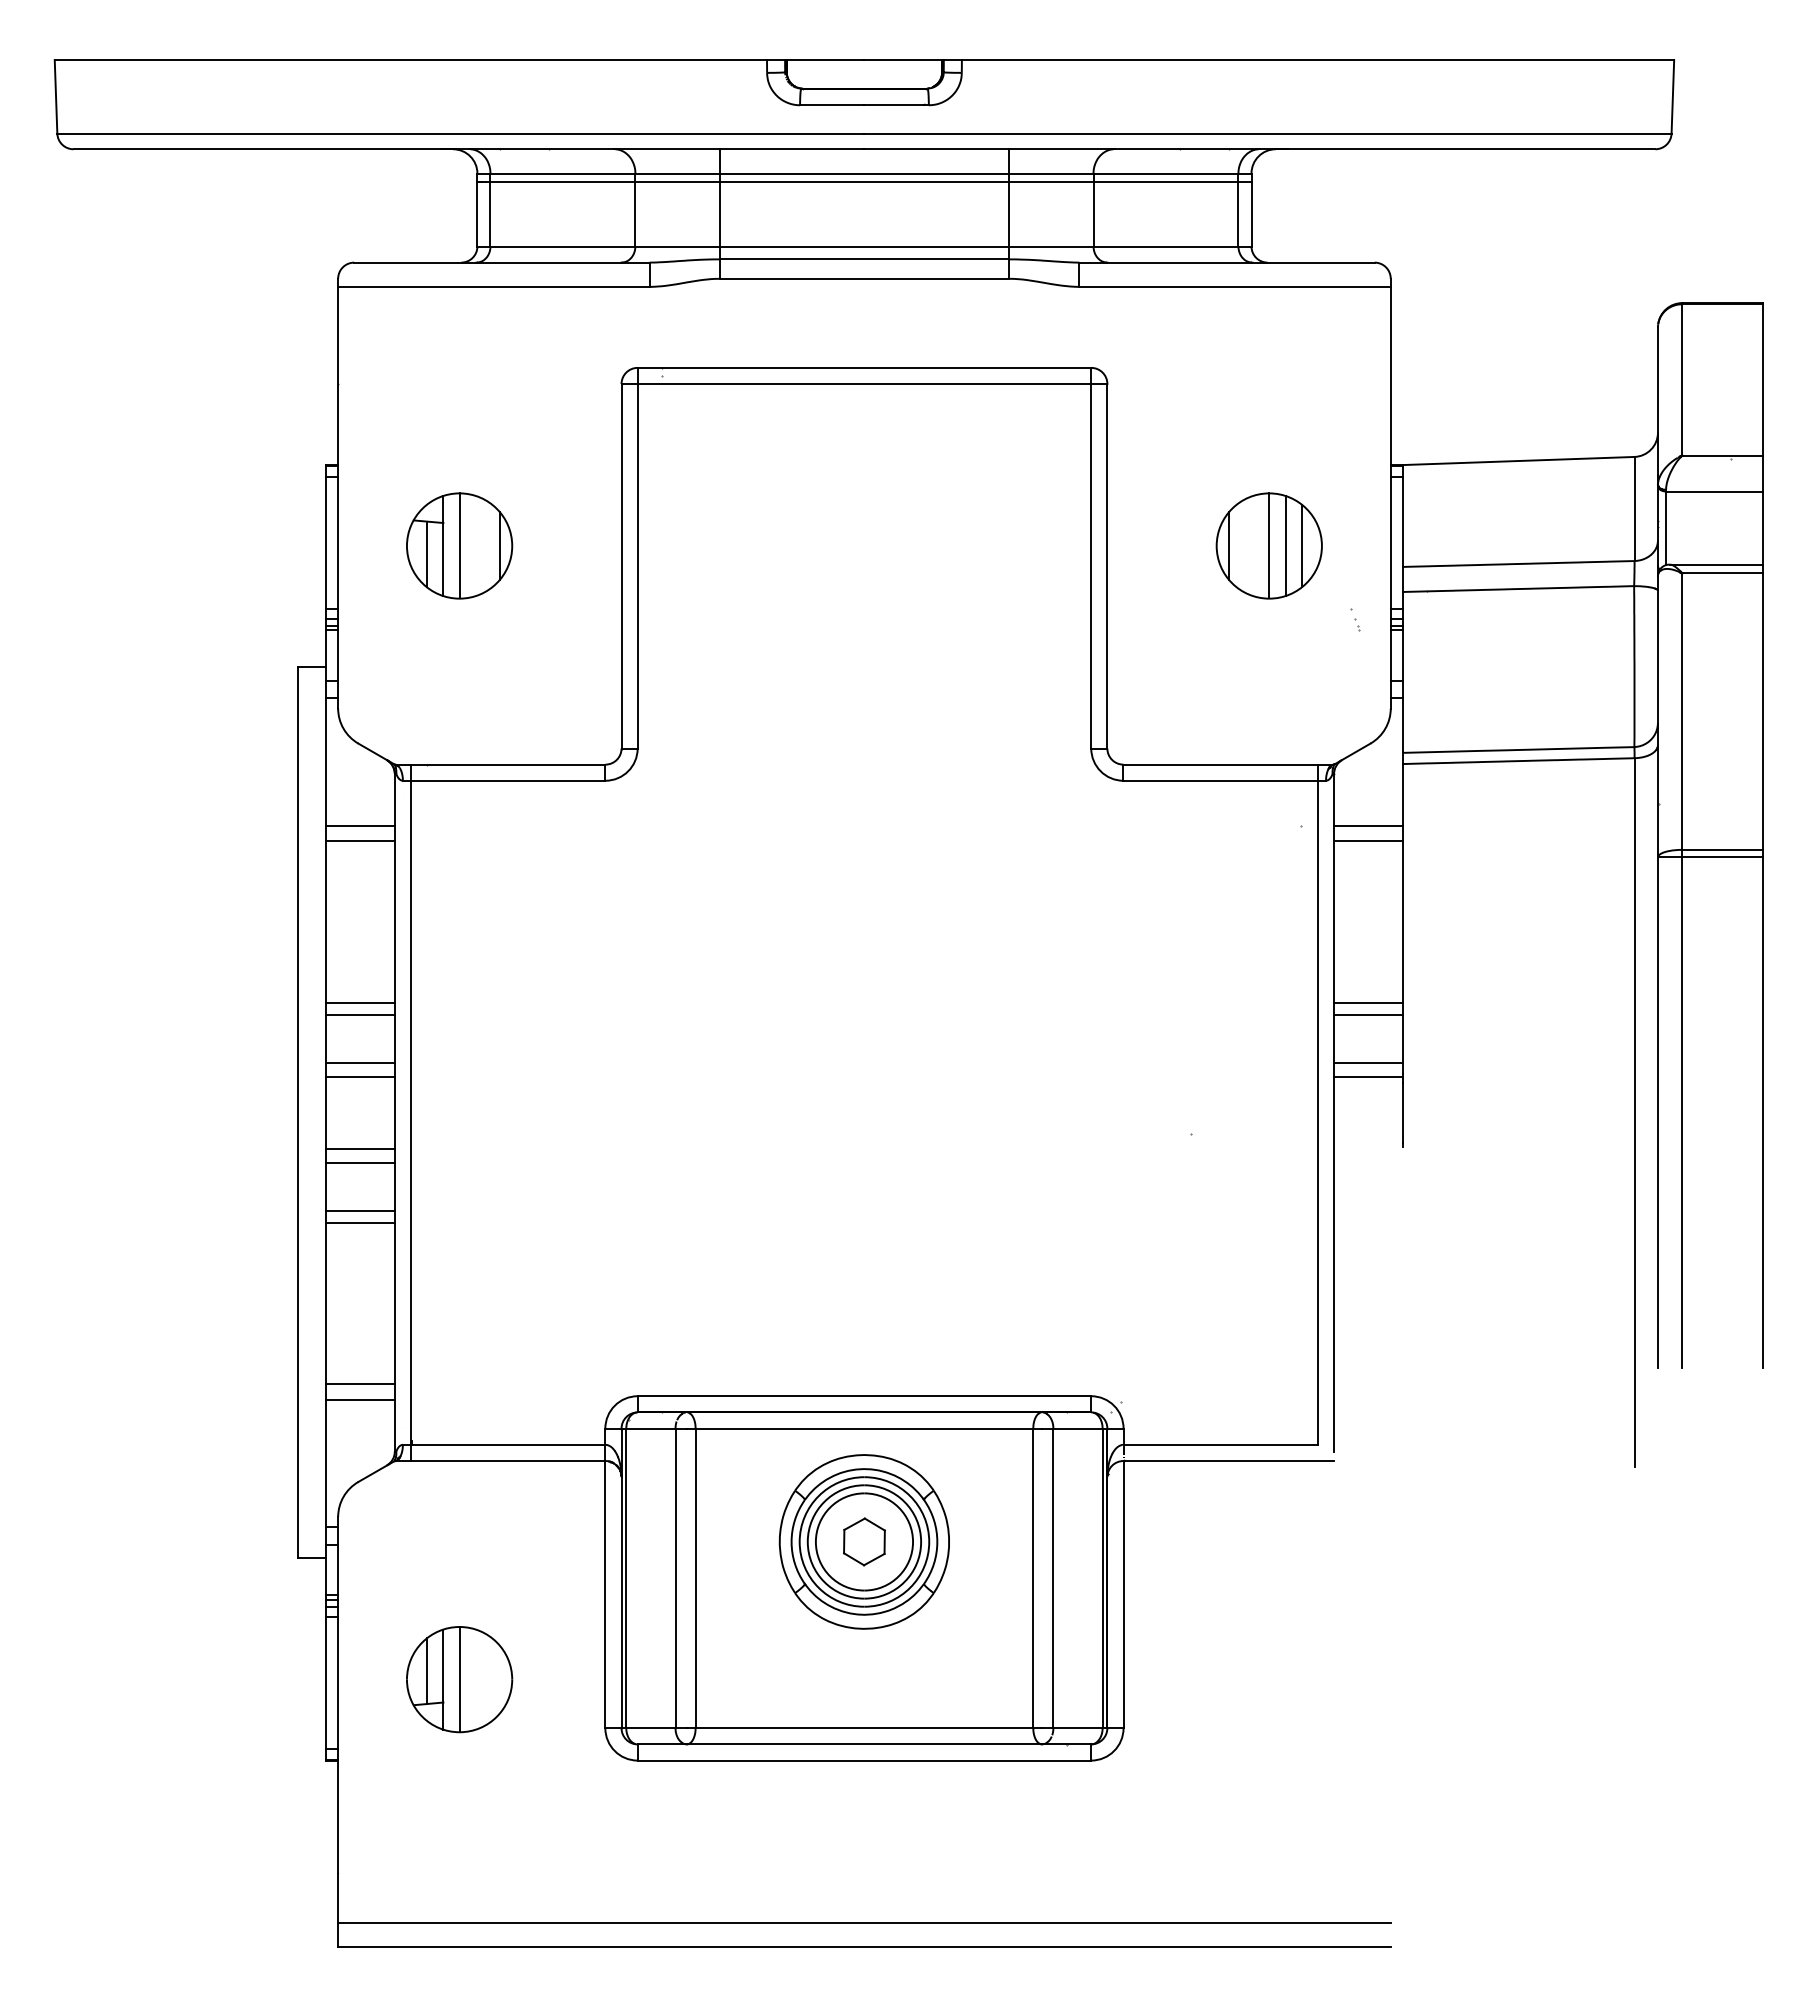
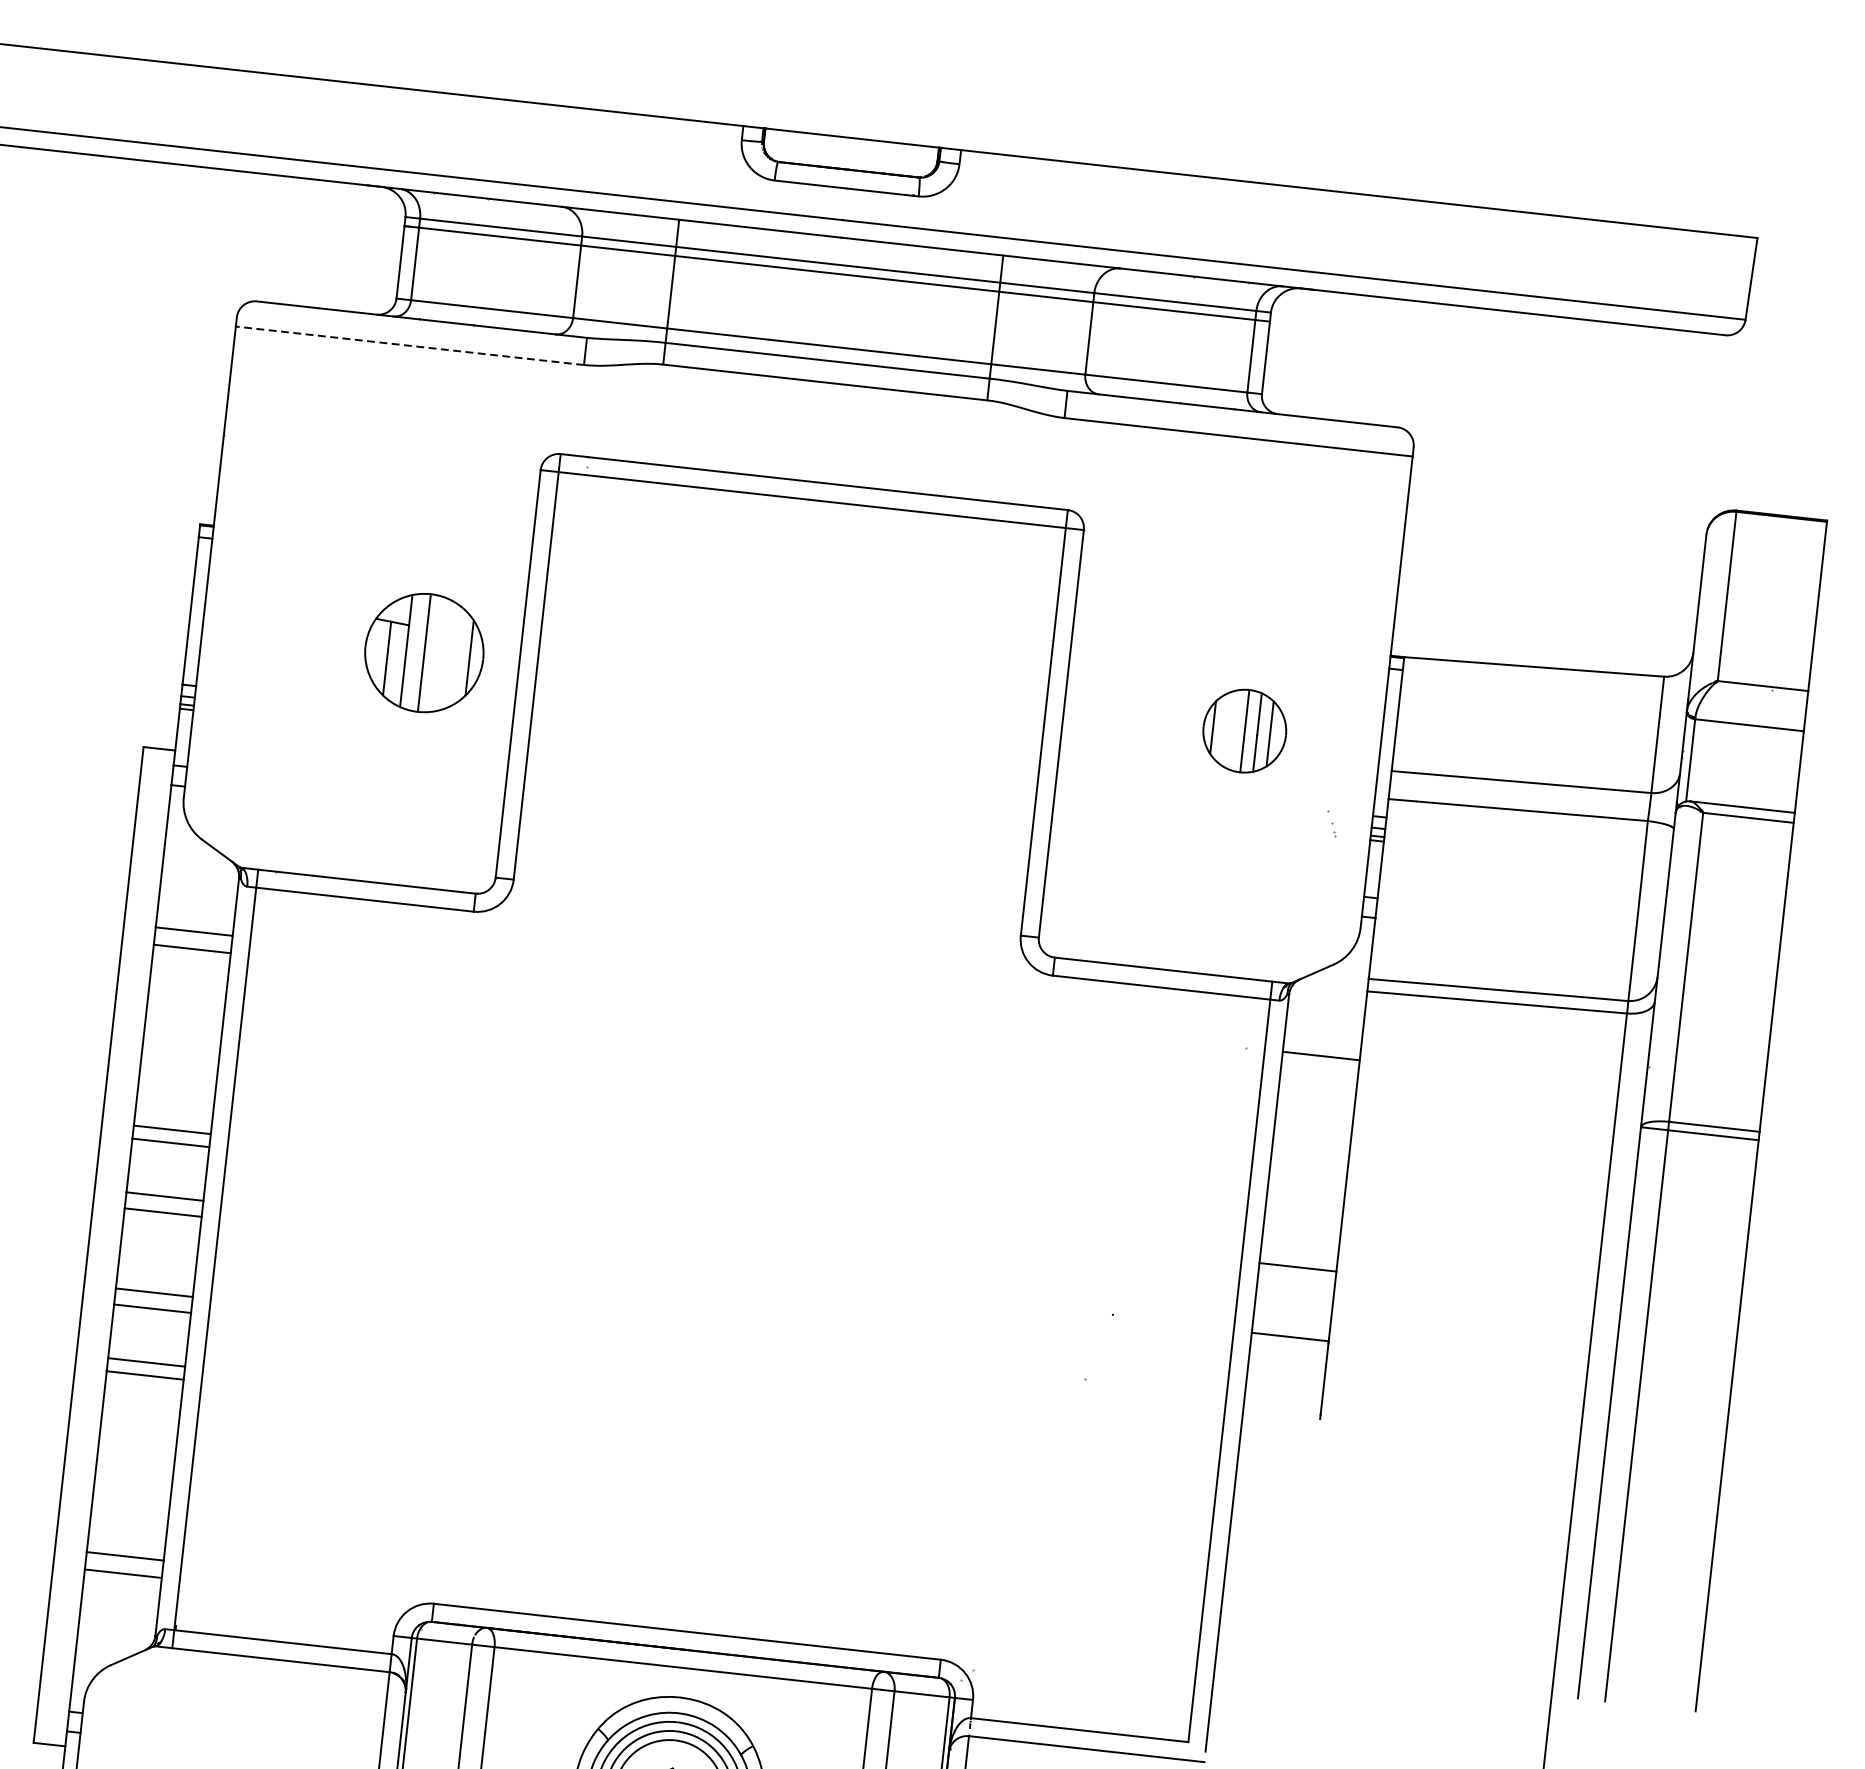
line: (493, 286) -> (409, 345), solid -> dashed
part: (459, 545) -> (424, 652), moved
part: (1268, 545) -> (1244, 730), size x0.7
line: (1368, 841) -> (1319, 1073), removed
line: (1368, 1002) -> (1299, 1253), removed
line: (1368, 1062) -> (1292, 1320), removed

